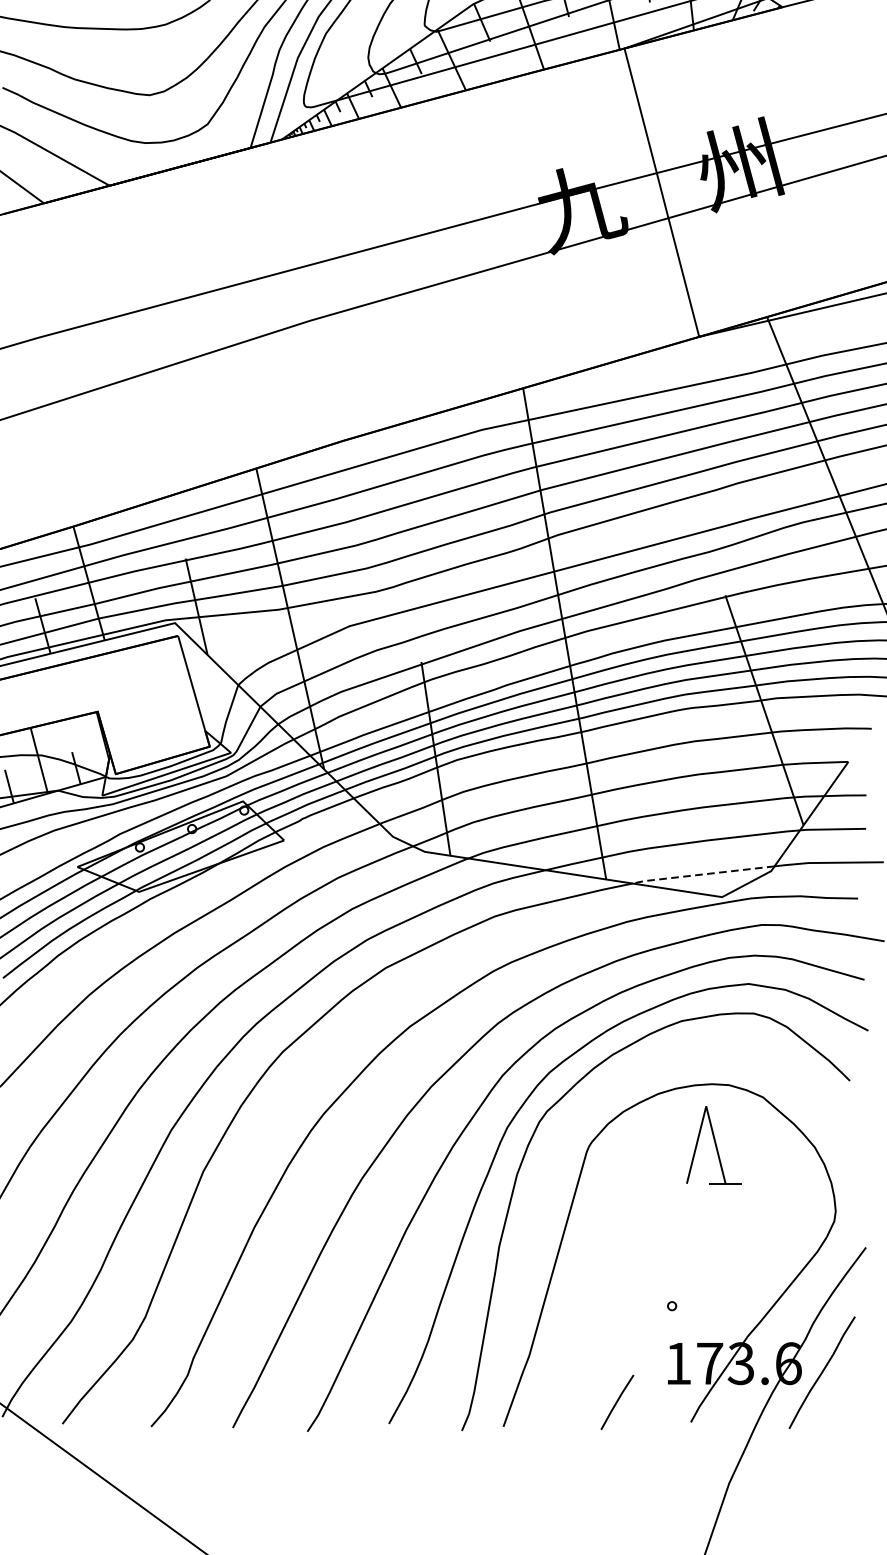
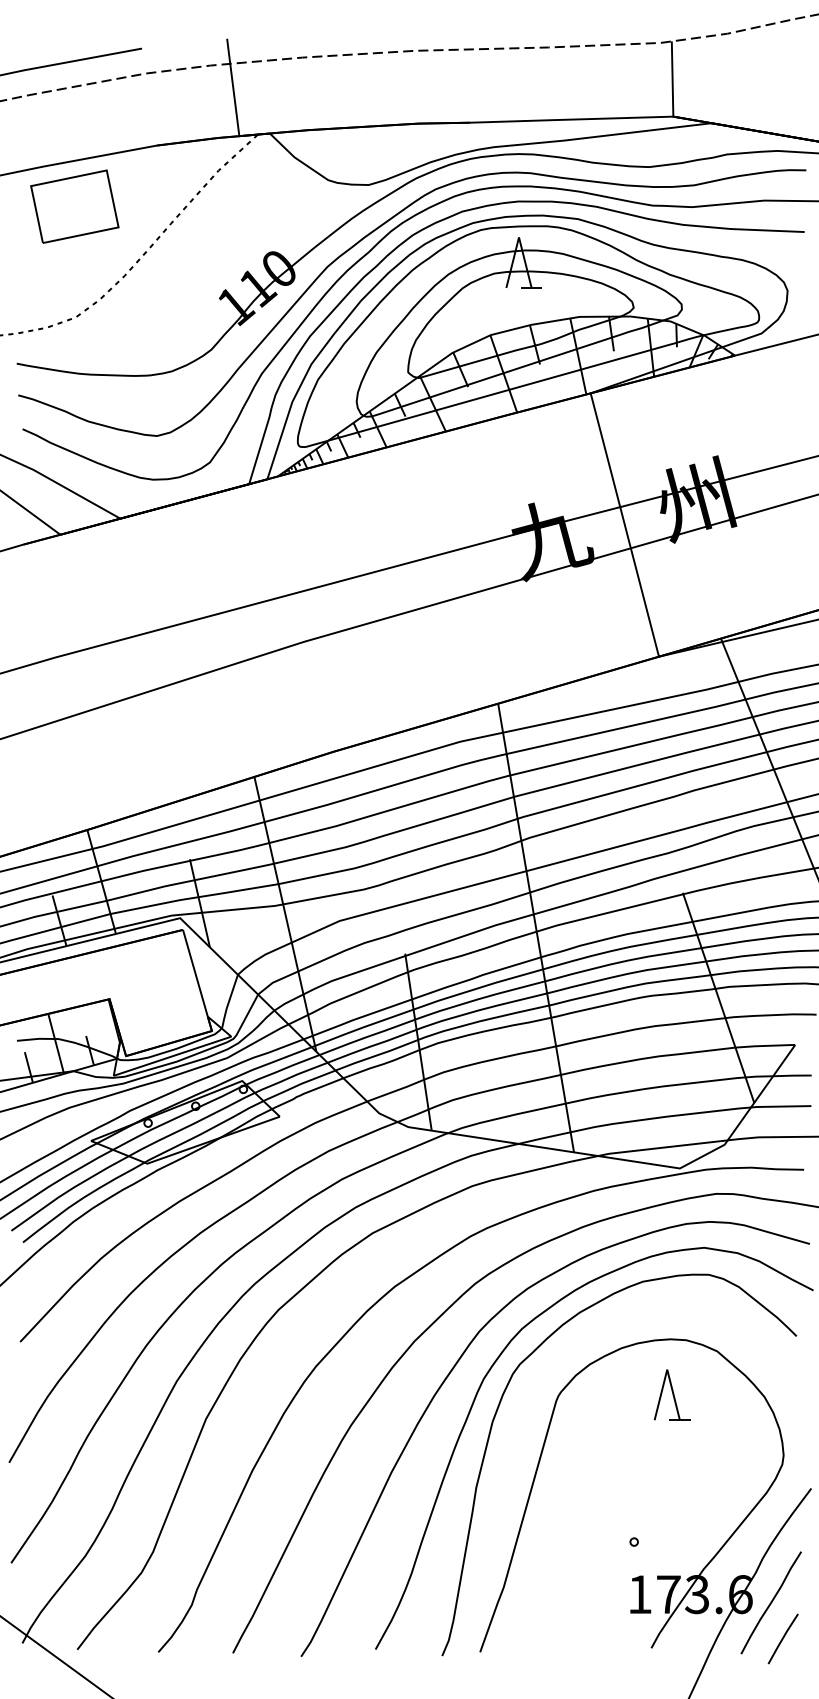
line: (703, 874) -> (662, 1147), dashed -> solid
part: (712, 1144) -> (671, 1394), size x0.71
line: (616, 1401) -> (782, 1638), moved

